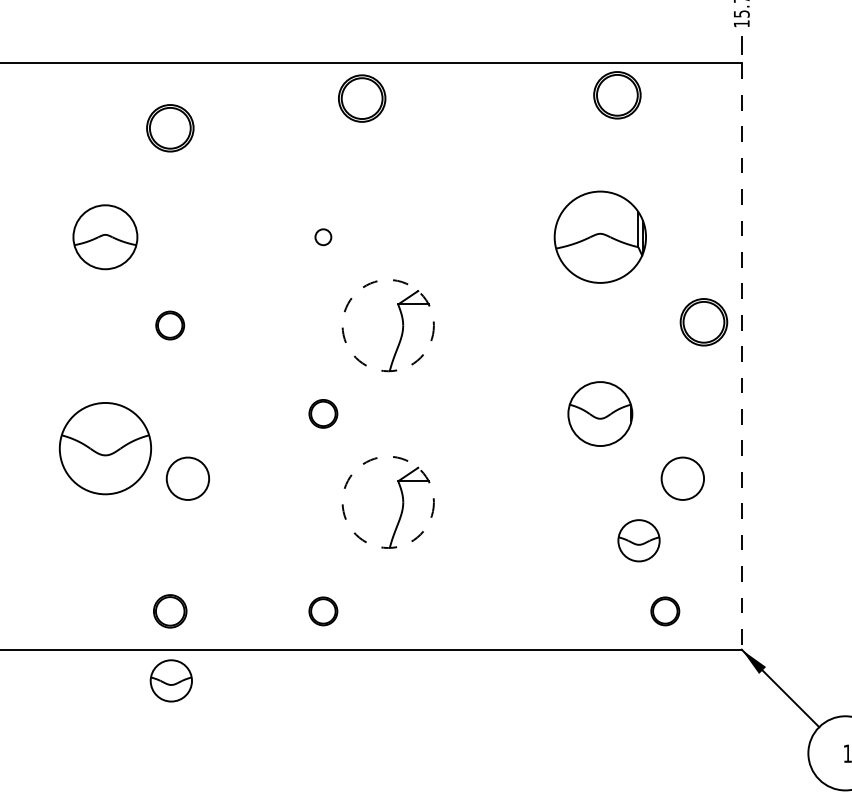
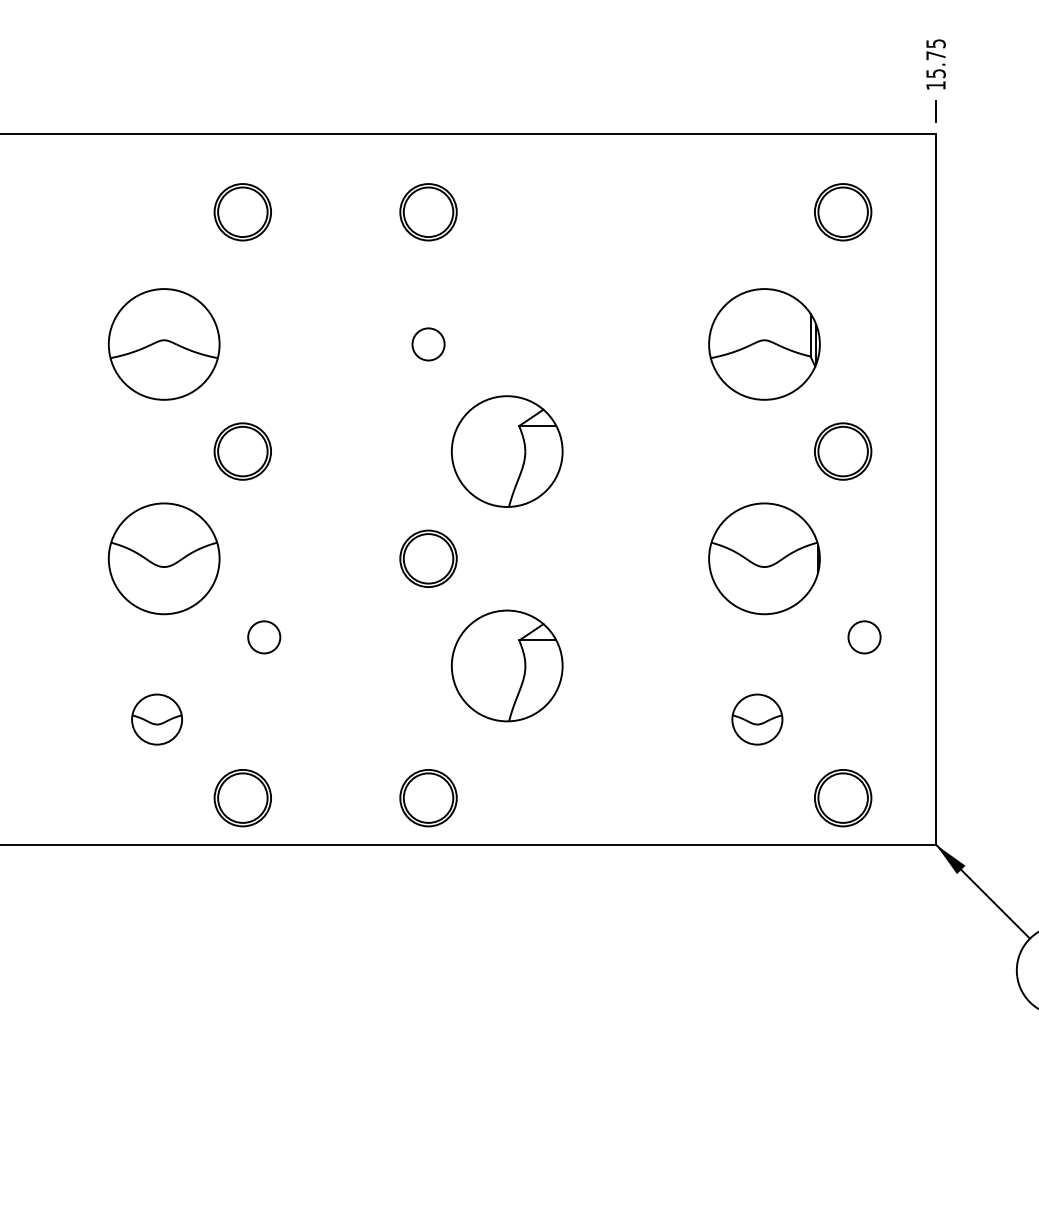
part: (617, 95) -> (843, 212), moved
part: (362, 98) -> (428, 212), moved
part: (104, 237) -> (163, 344), size x1.43
circle: (323, 237) -> (428, 344), size x1.67
part: (704, 322) -> (843, 451), moved
part: (170, 325) -> (242, 451), size x1.67
circle: (387, 325) -> (506, 451), dashed -> solid
line: (742, 356) -> (936, 489), dashed -> solid
part: (323, 413) -> (428, 558), size x1.67
part: (600, 413) -> (764, 558), size x1.43
part: (104, 448) -> (163, 558), moved
circle: (188, 478) -> (264, 637), size x0.62
circle: (682, 478) -> (864, 637), size x0.62
circle: (387, 501) -> (506, 665), dashed -> solid
part: (639, 540) -> (757, 719), moved
part: (170, 611) -> (242, 798), size x1.43
part: (323, 611) -> (428, 798), size x1.67
part: (665, 611) -> (843, 798), size x1.67
part: (170, 680) -> (156, 719), moved

